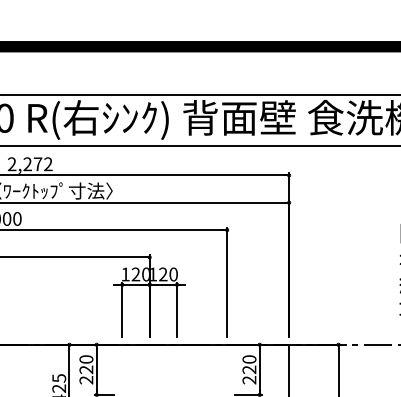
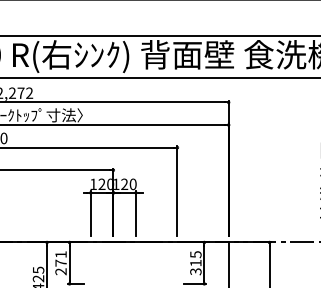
text: (86, 364) -> (61, 258), 220 -> 271
text: (249, 369) -> (195, 262), 220 -> 315

